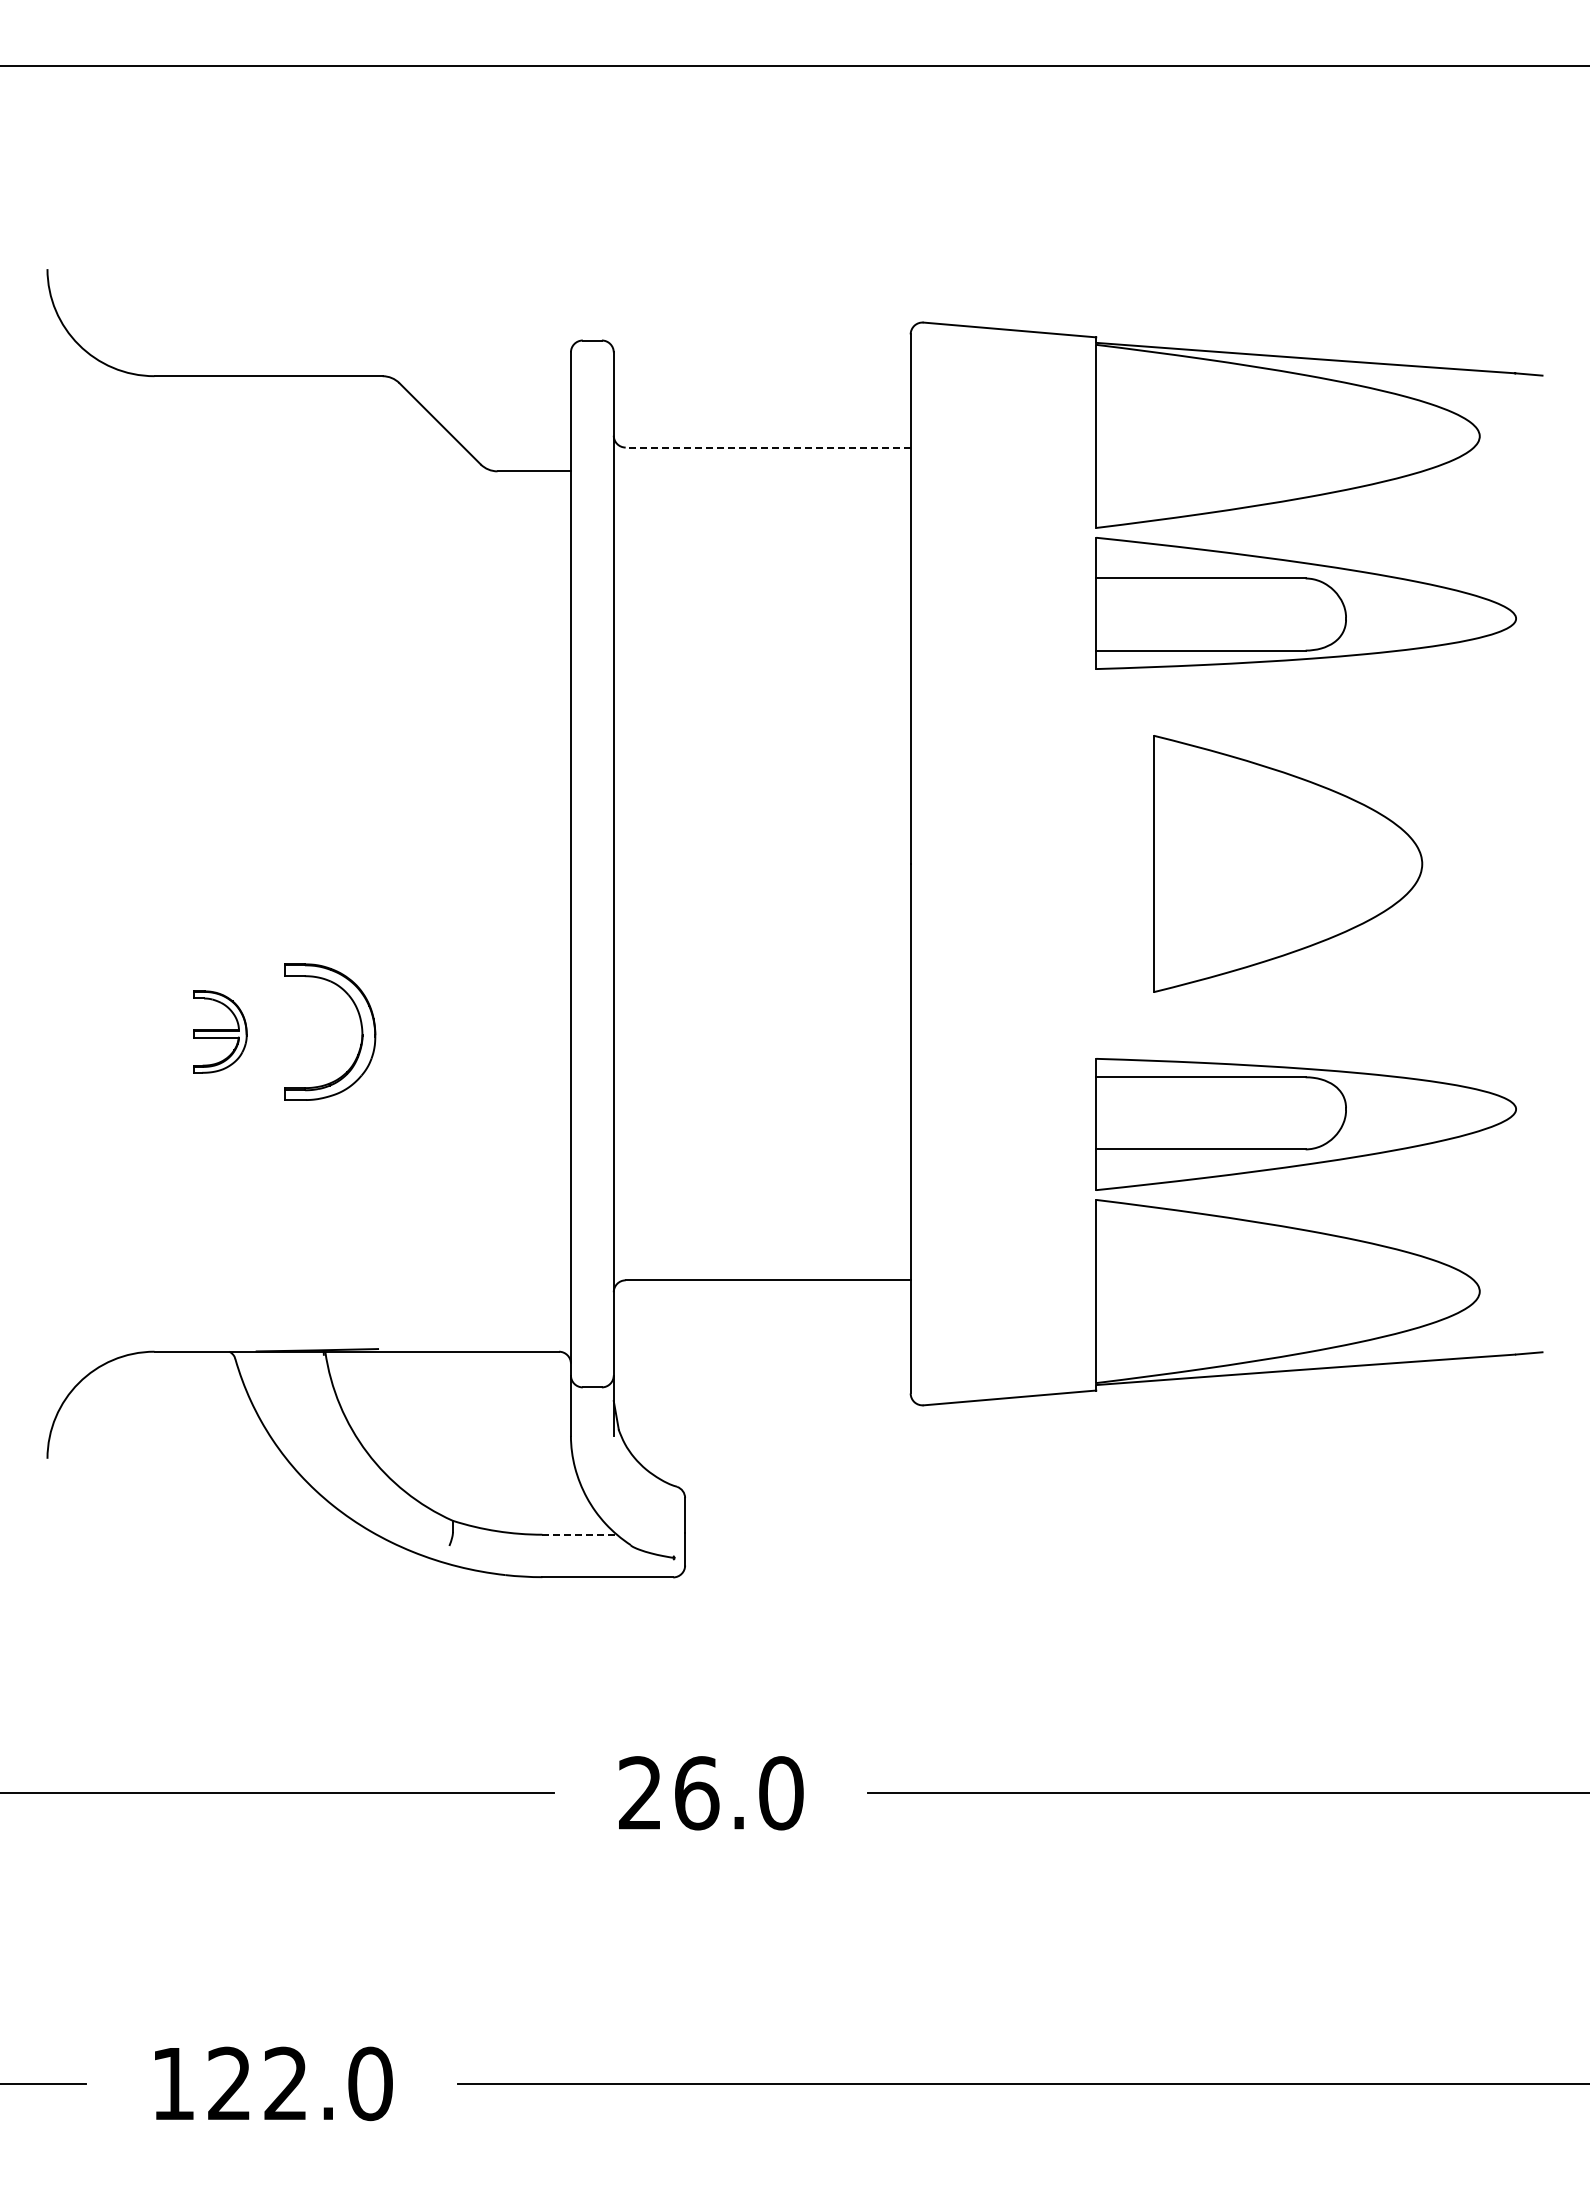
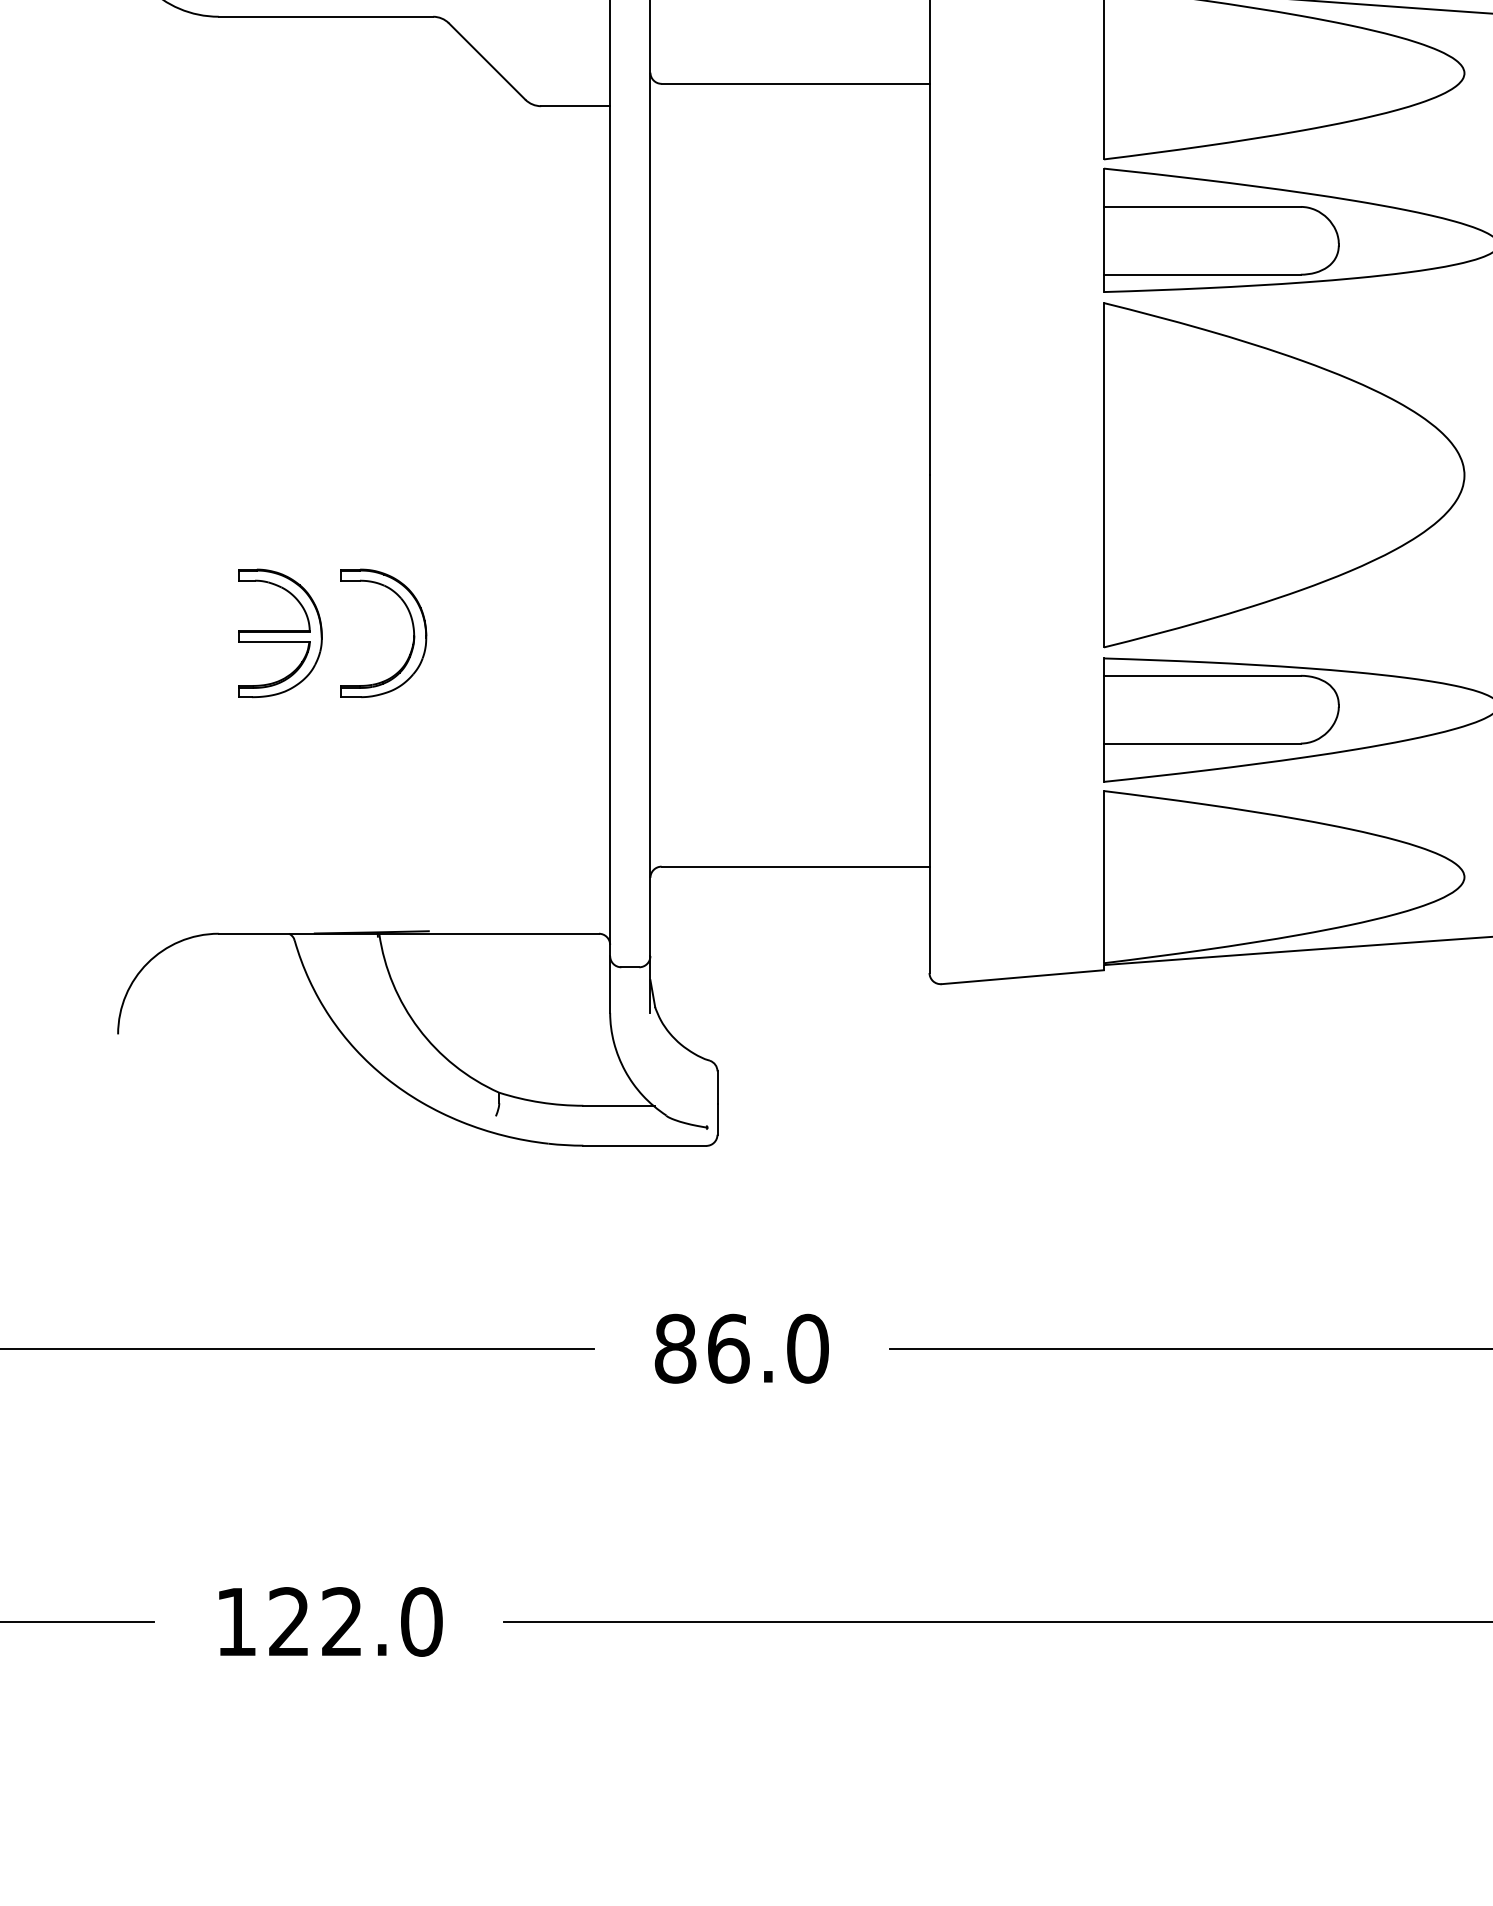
line: (768, 447) -> (795, 83), dashed -> solid
part: (1287, 863) -> (1283, 474), size x1.43
part: (220, 1031) -> (280, 632), size x1.67
line: (581, 1534) -> (620, 1105), dashed -> solid
text: (640, 1793) -> (675, 1349), 26.0 -> 86.0

